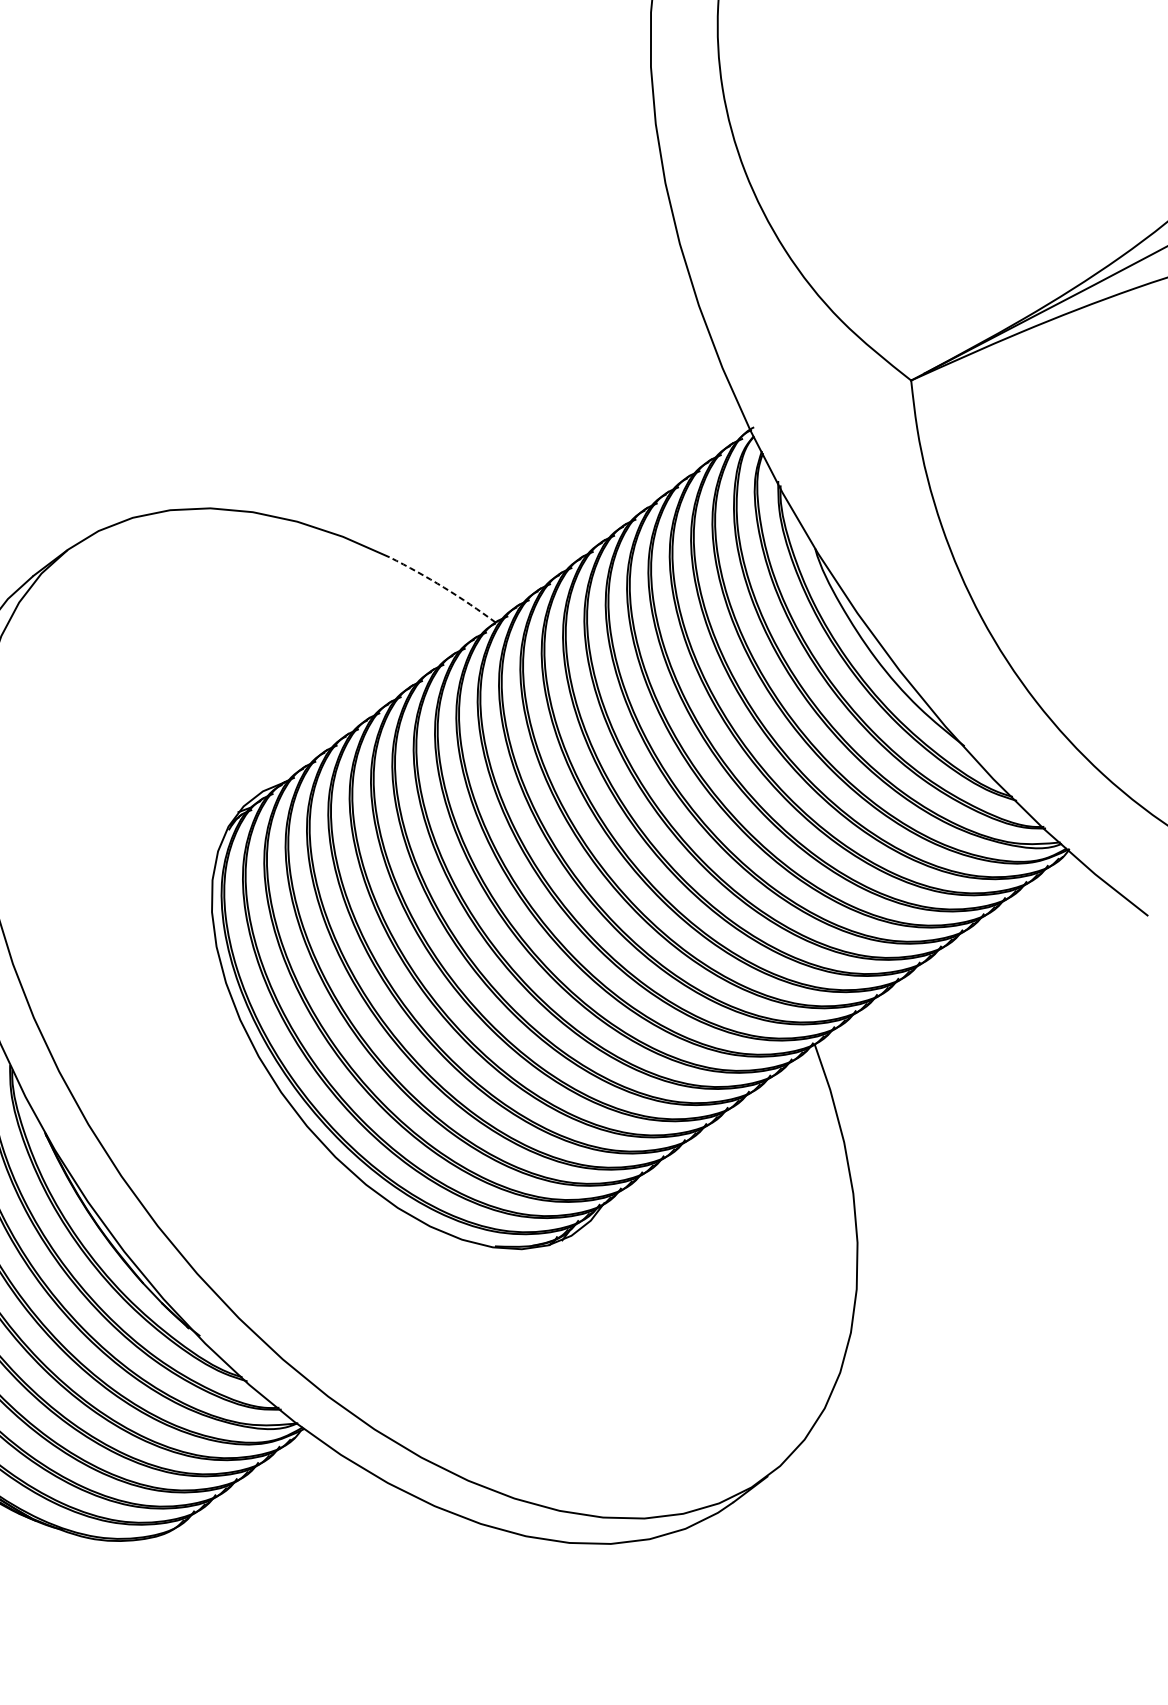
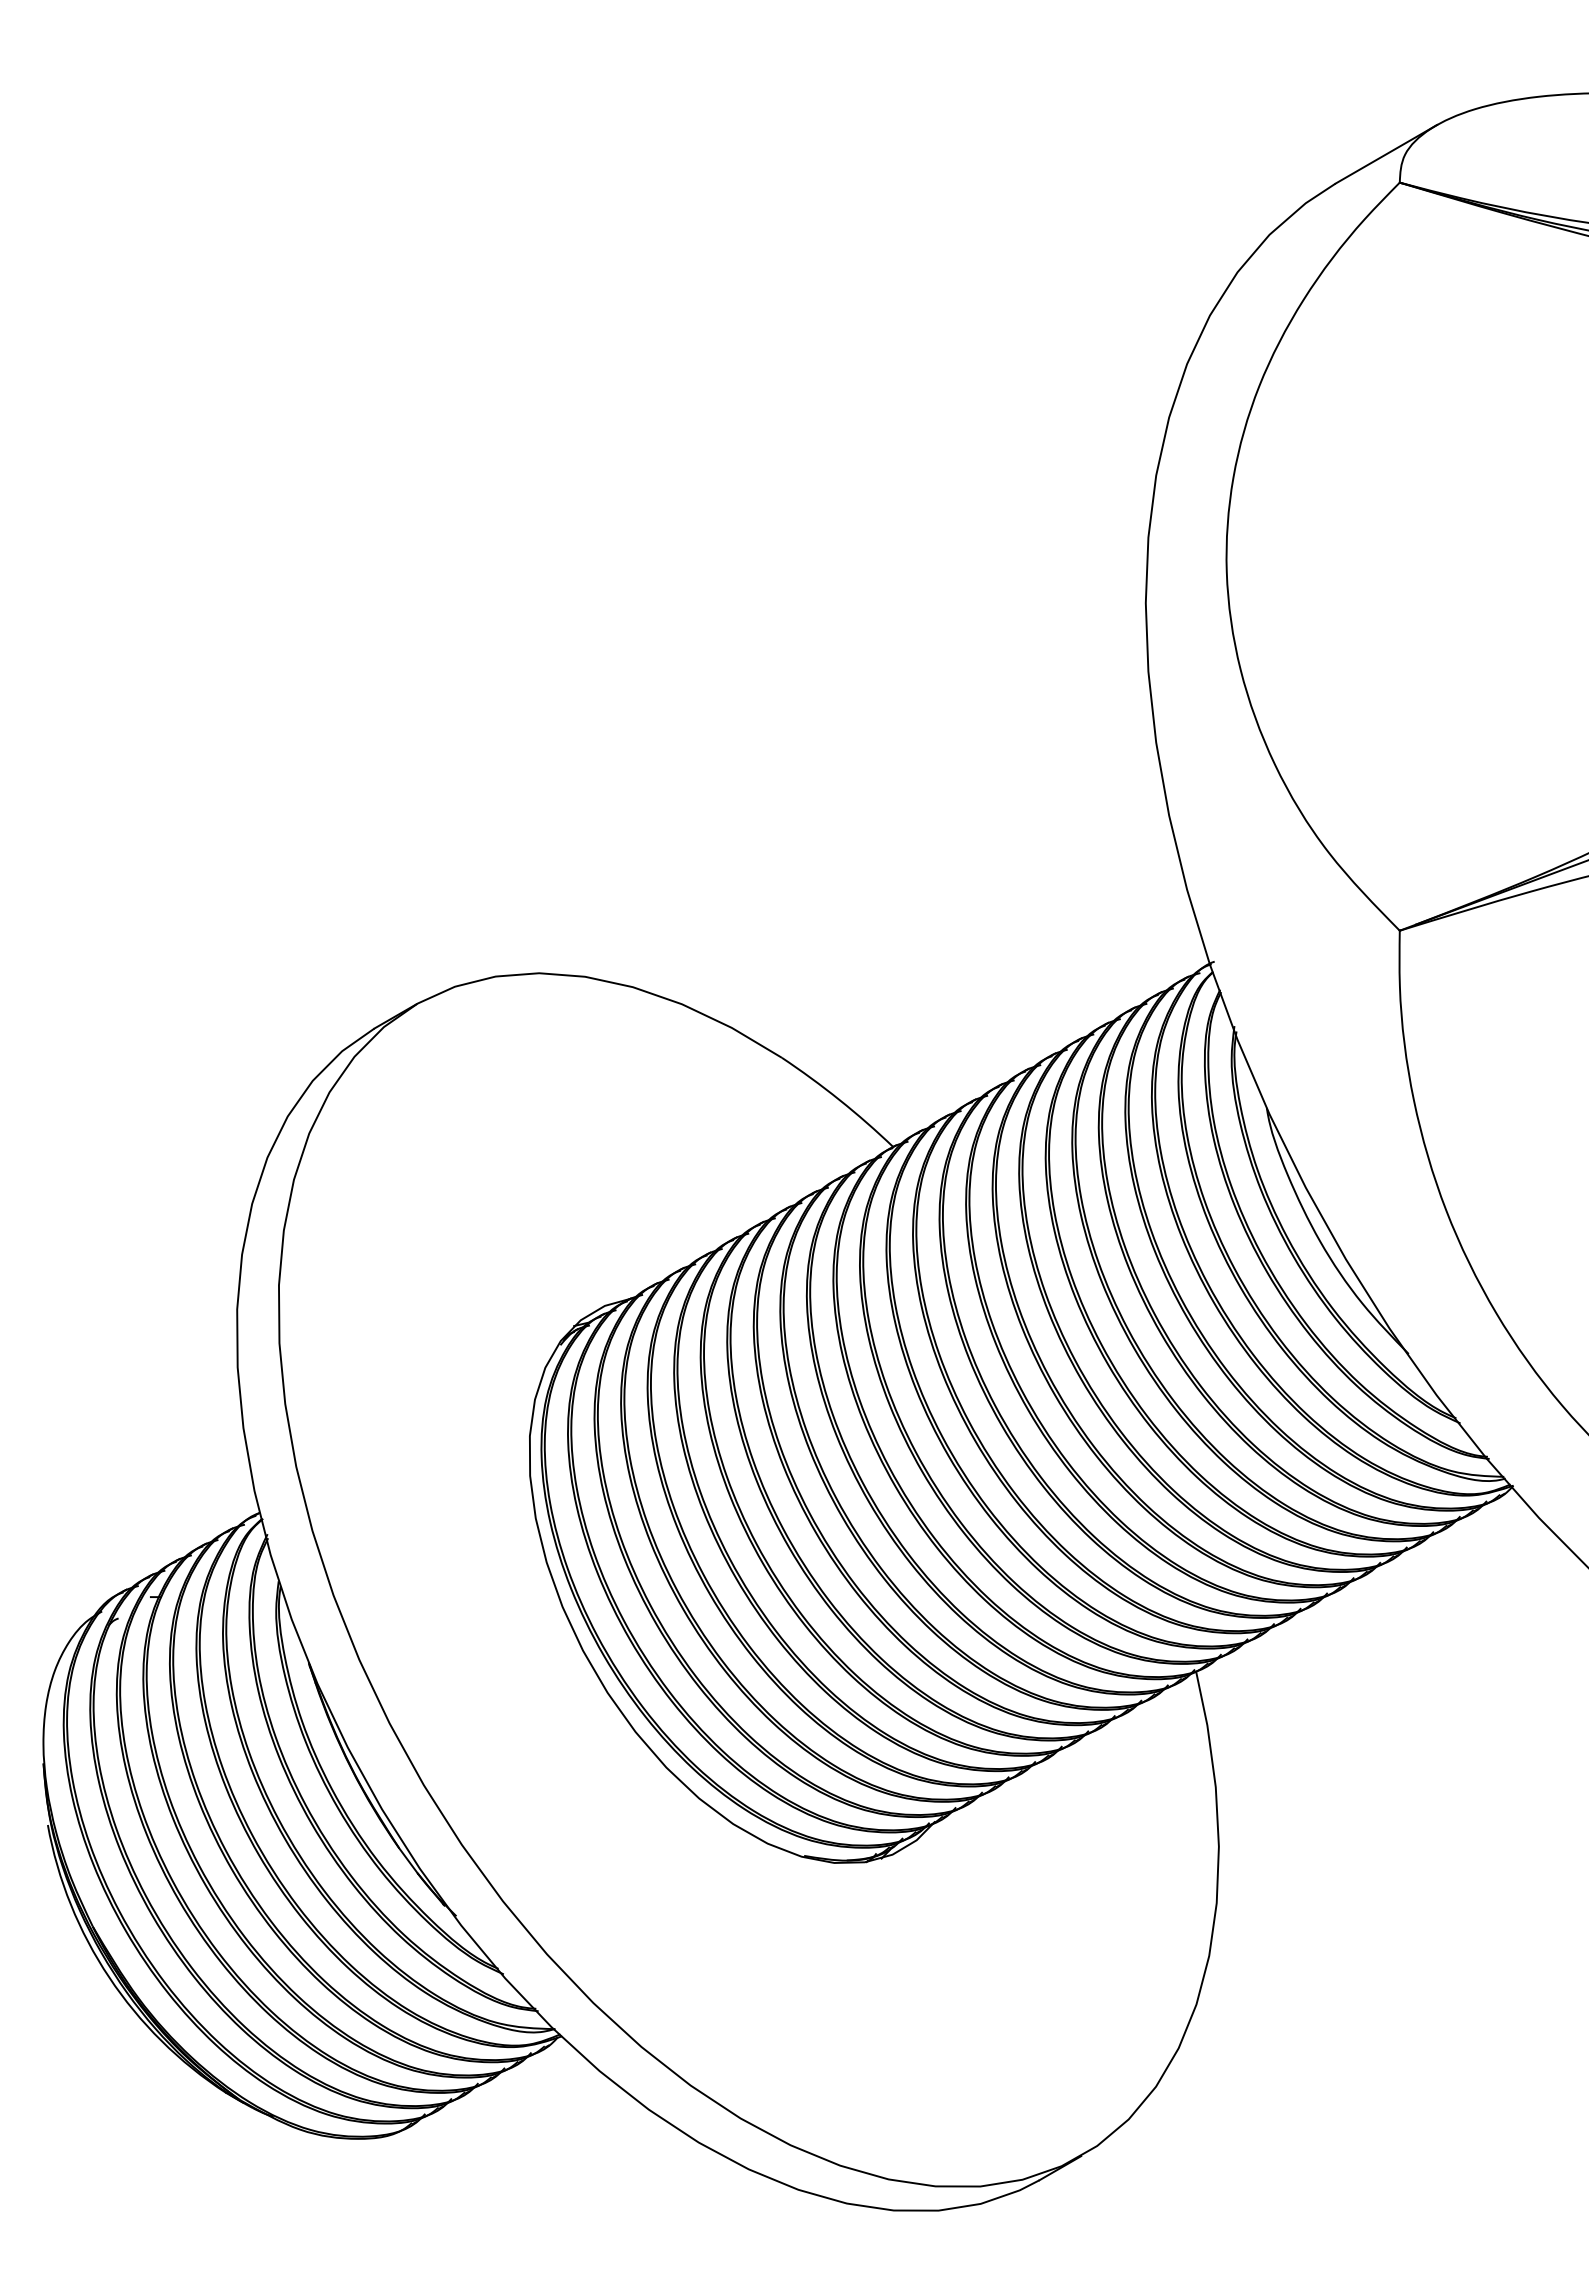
arc: (443, 587) -> (839, 1099), dashed -> solid

